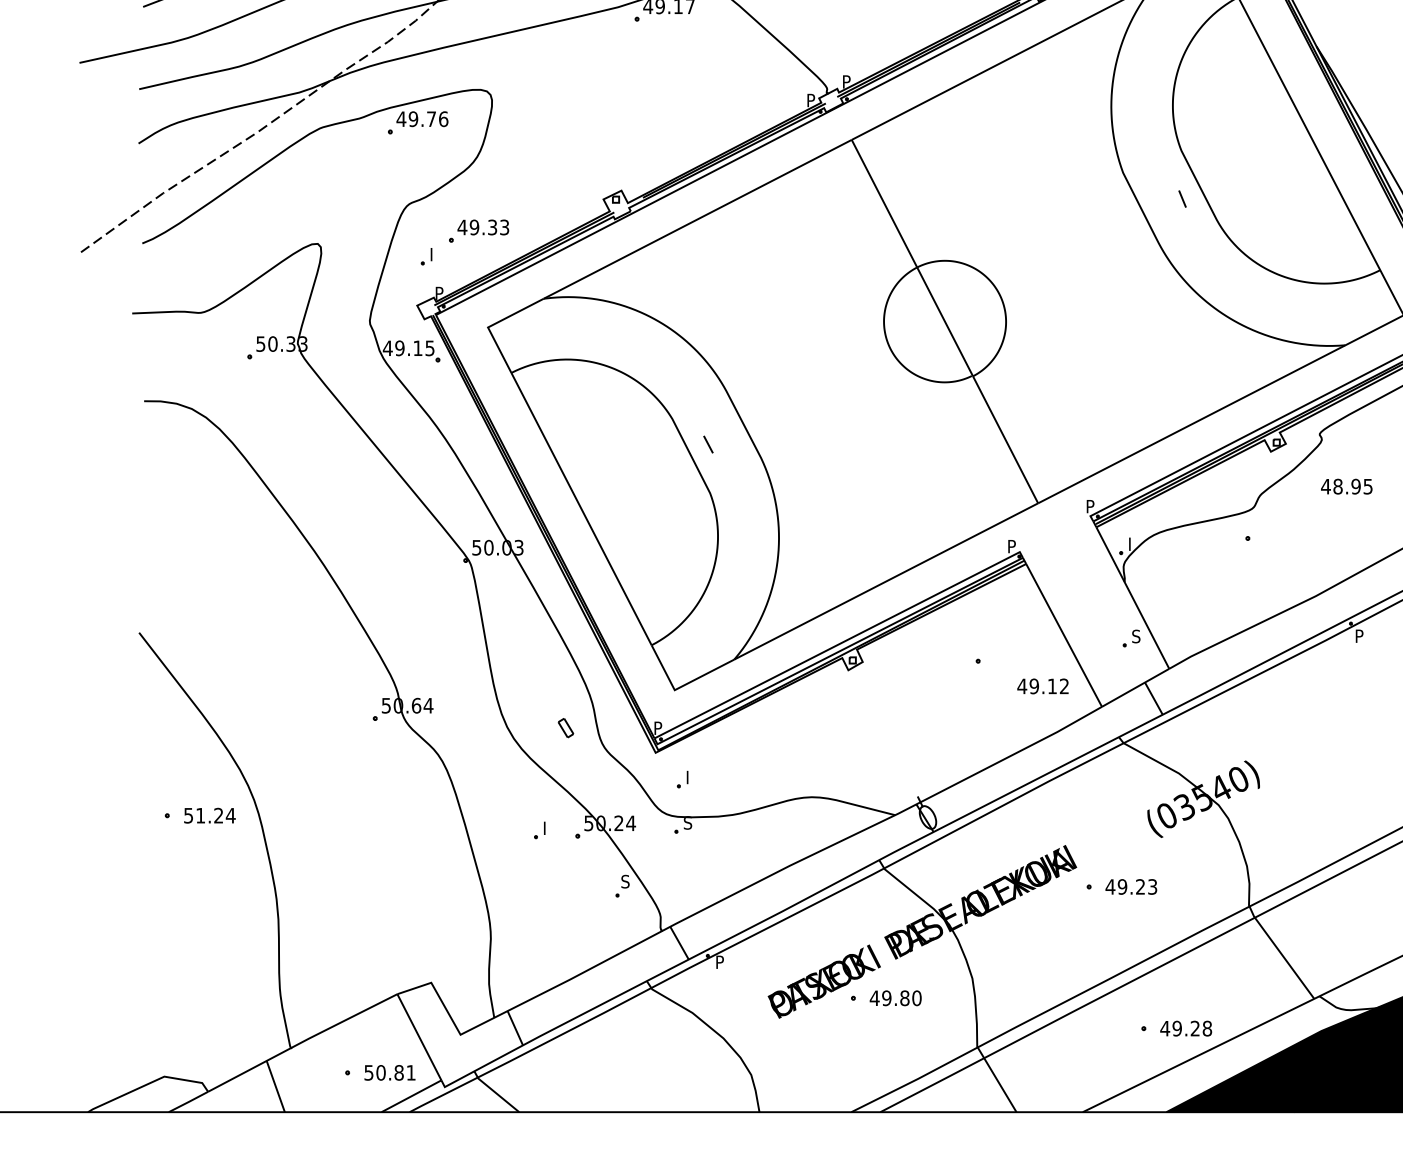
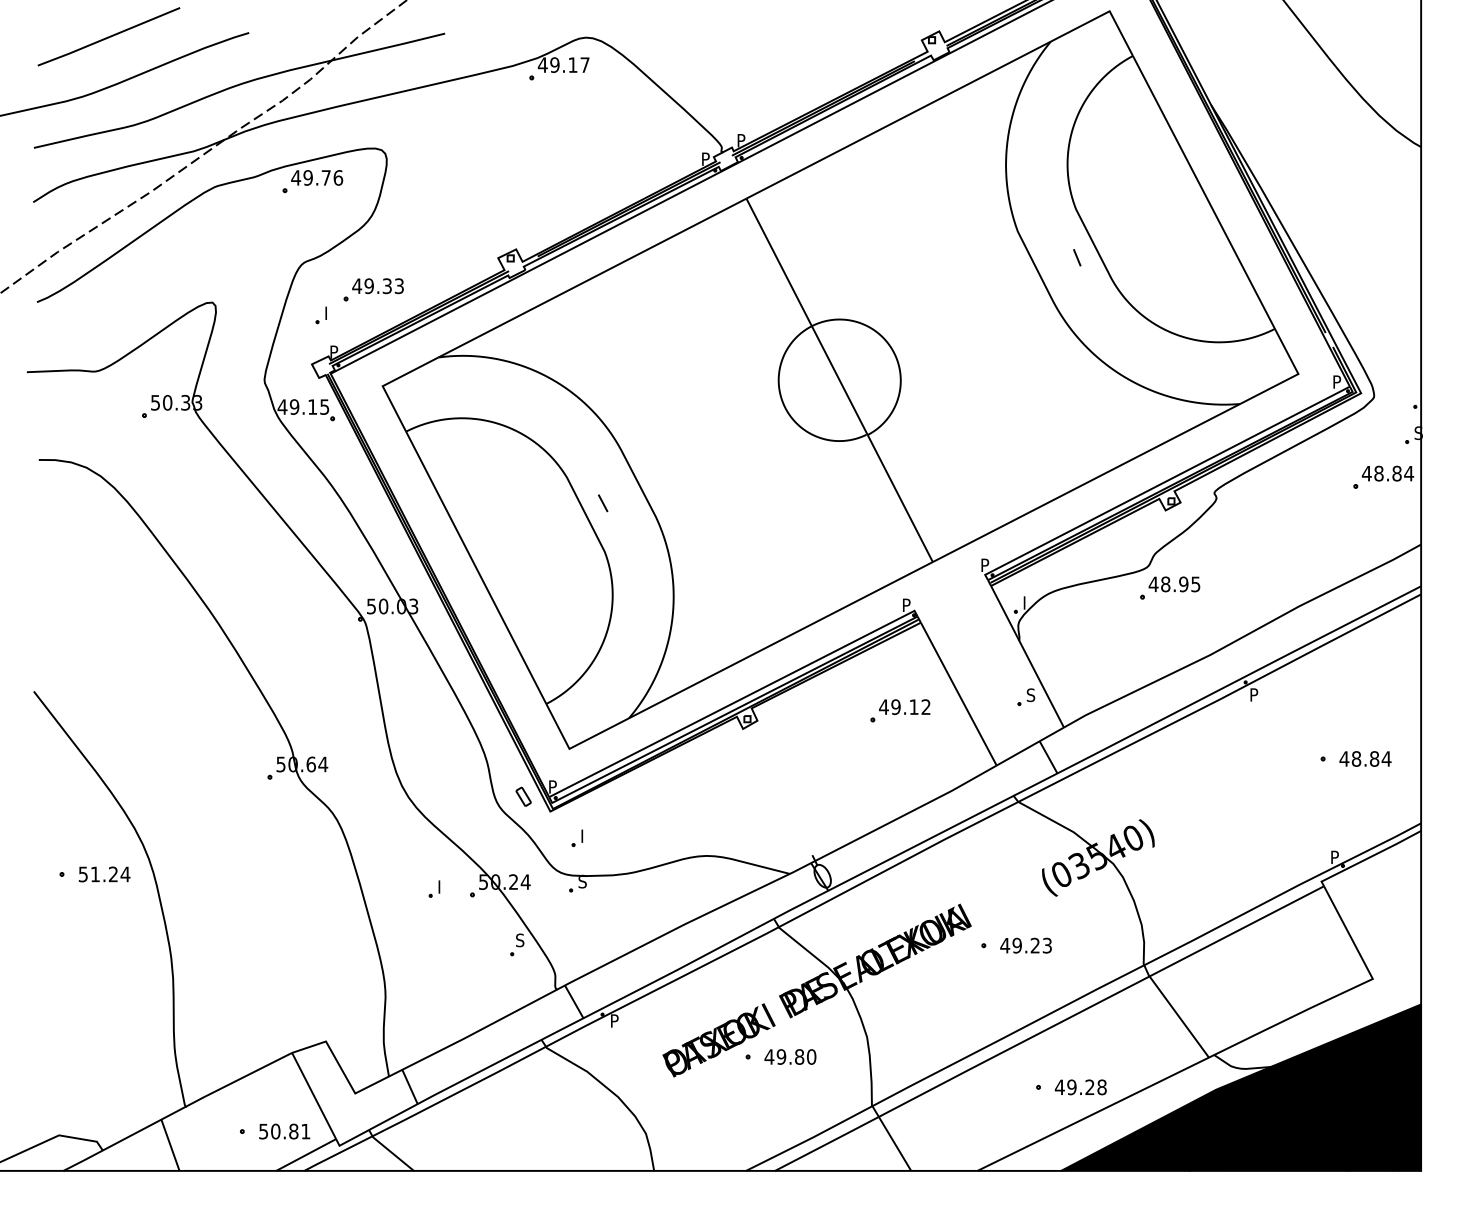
text: (1346, 486) -> (1174, 584), moved
text: (1042, 685) -> (904, 706), moved
part: (565, 727) -> (523, 796), moved

